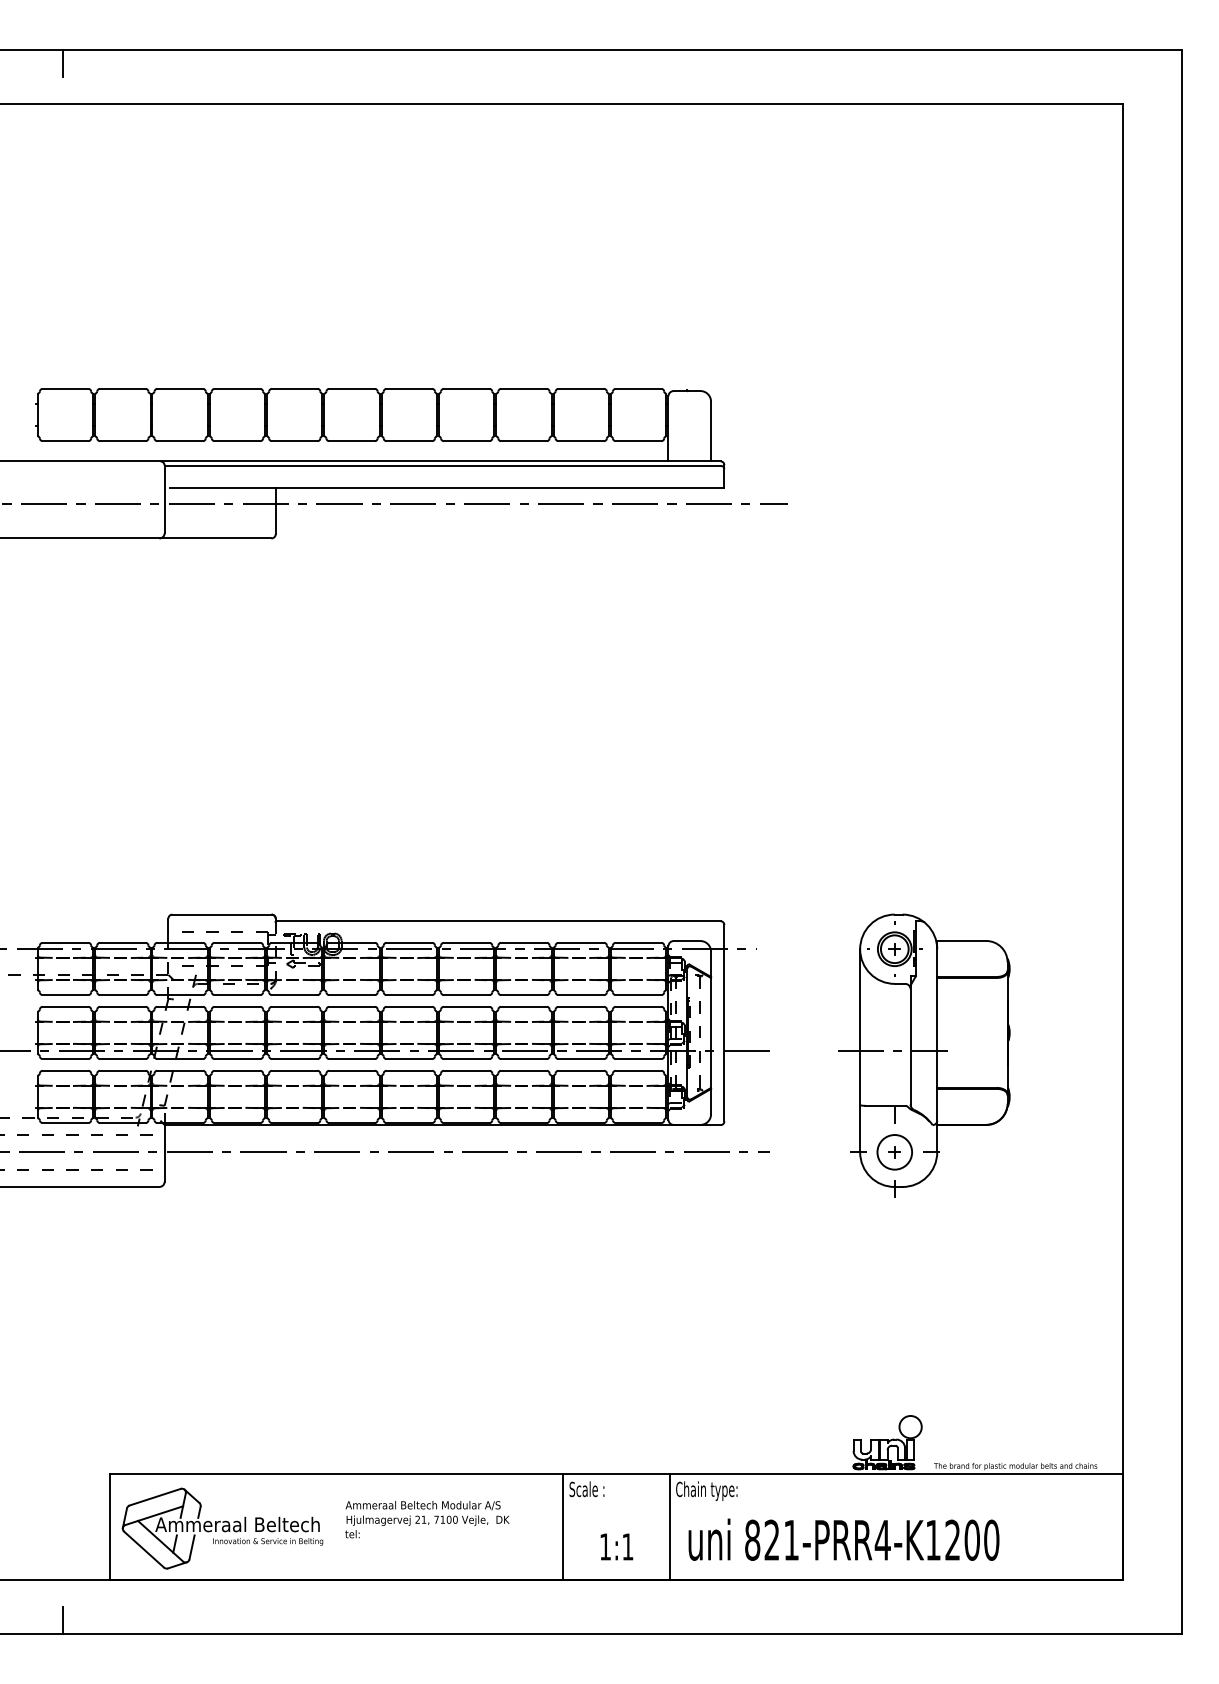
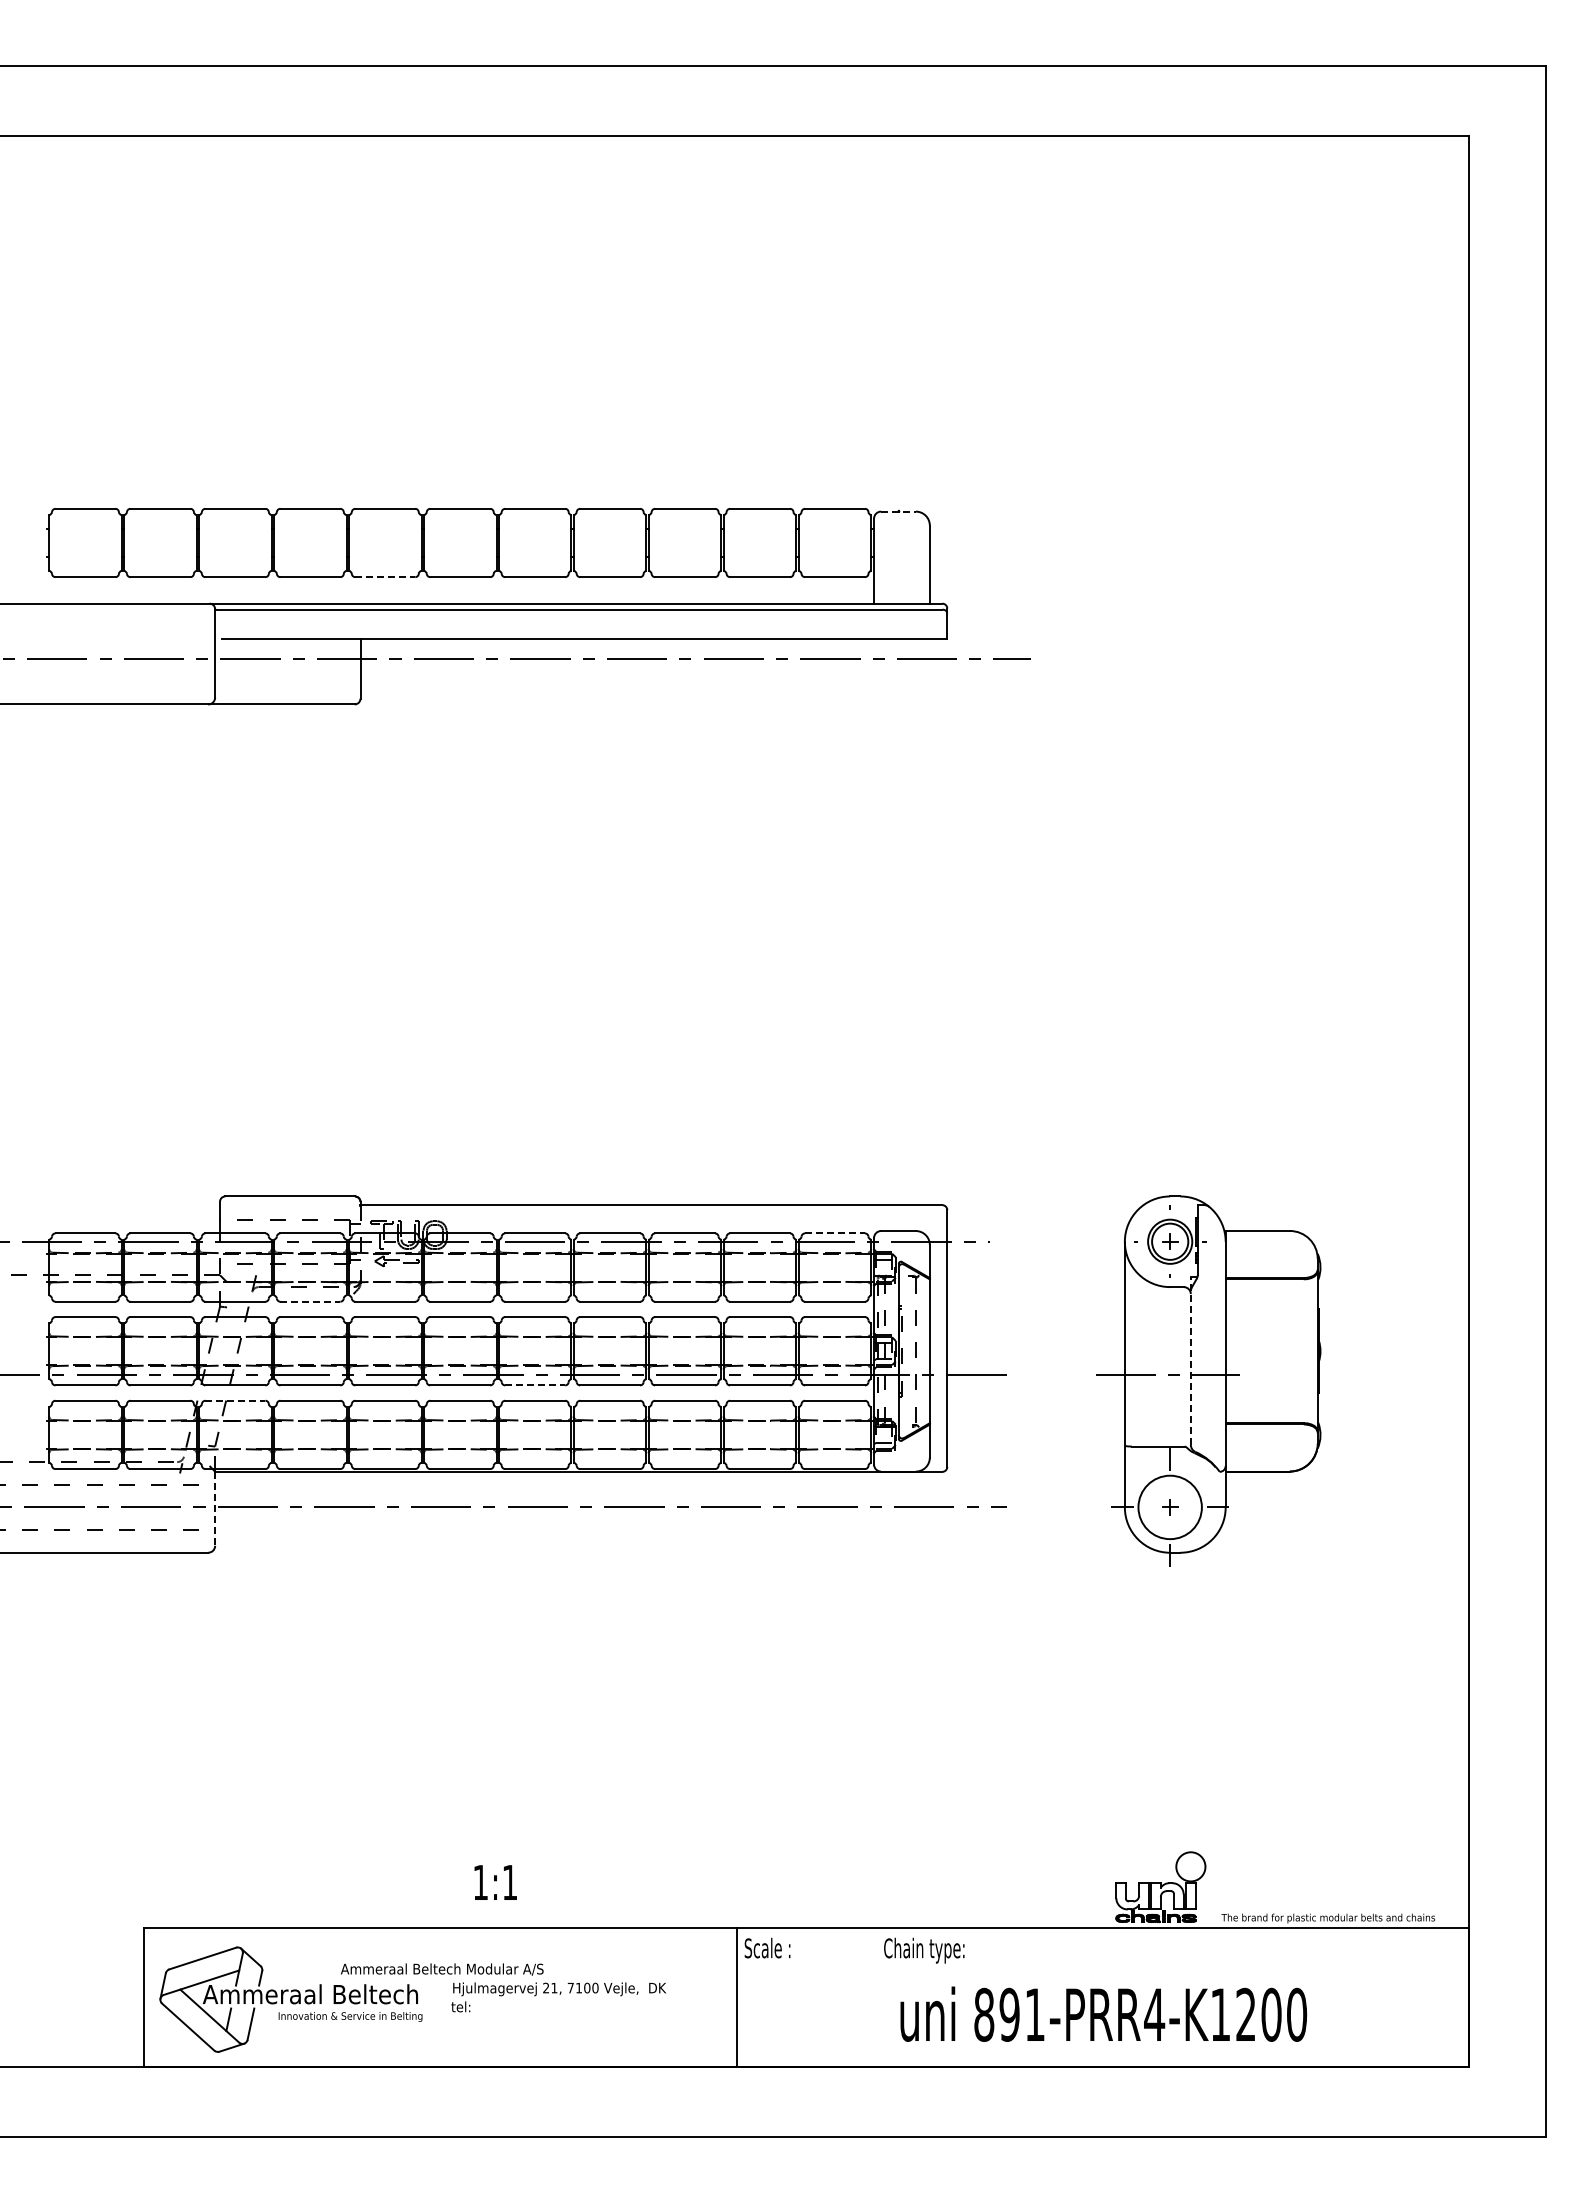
line: (62, 63) -> (81, 83), removed
line: (687, 390) -> (898, 511), solid -> dashed
line: (294, 441) -> (385, 577), solid -> dashed
line: (638, 942) -> (835, 1233), solid -> dashed
line: (237, 994) -> (310, 1301), solid -> dashed
line: (910, 1040) -> (1190, 1361), solid -> dashed
line: (409, 1059) -> (535, 1385), solid -> dashed
line: (180, 1070) -> (235, 1400), solid -> dashed
circle: (894, 1152) -> (1169, 1507), size x1.4
line: (164, 1153) -> (215, 1508), solid -> dashed
text: (423, 1505) -> (442, 1969), moved
line: (670, 1526) -> (876, 1997), removed
text: (771, 1539) -> (1009, 2014), 821-PRR4-K1200 -> 891-PRR4-K1200
text: (616, 1546) -> (495, 1882), moved
line: (62, 1620) -> (81, 2119), removed

